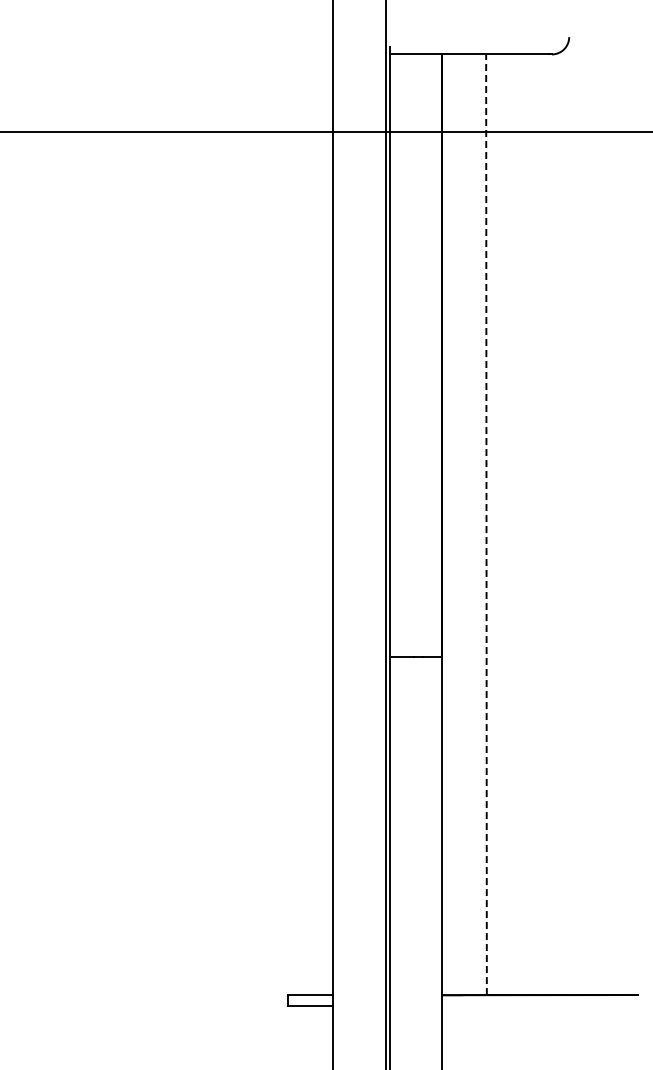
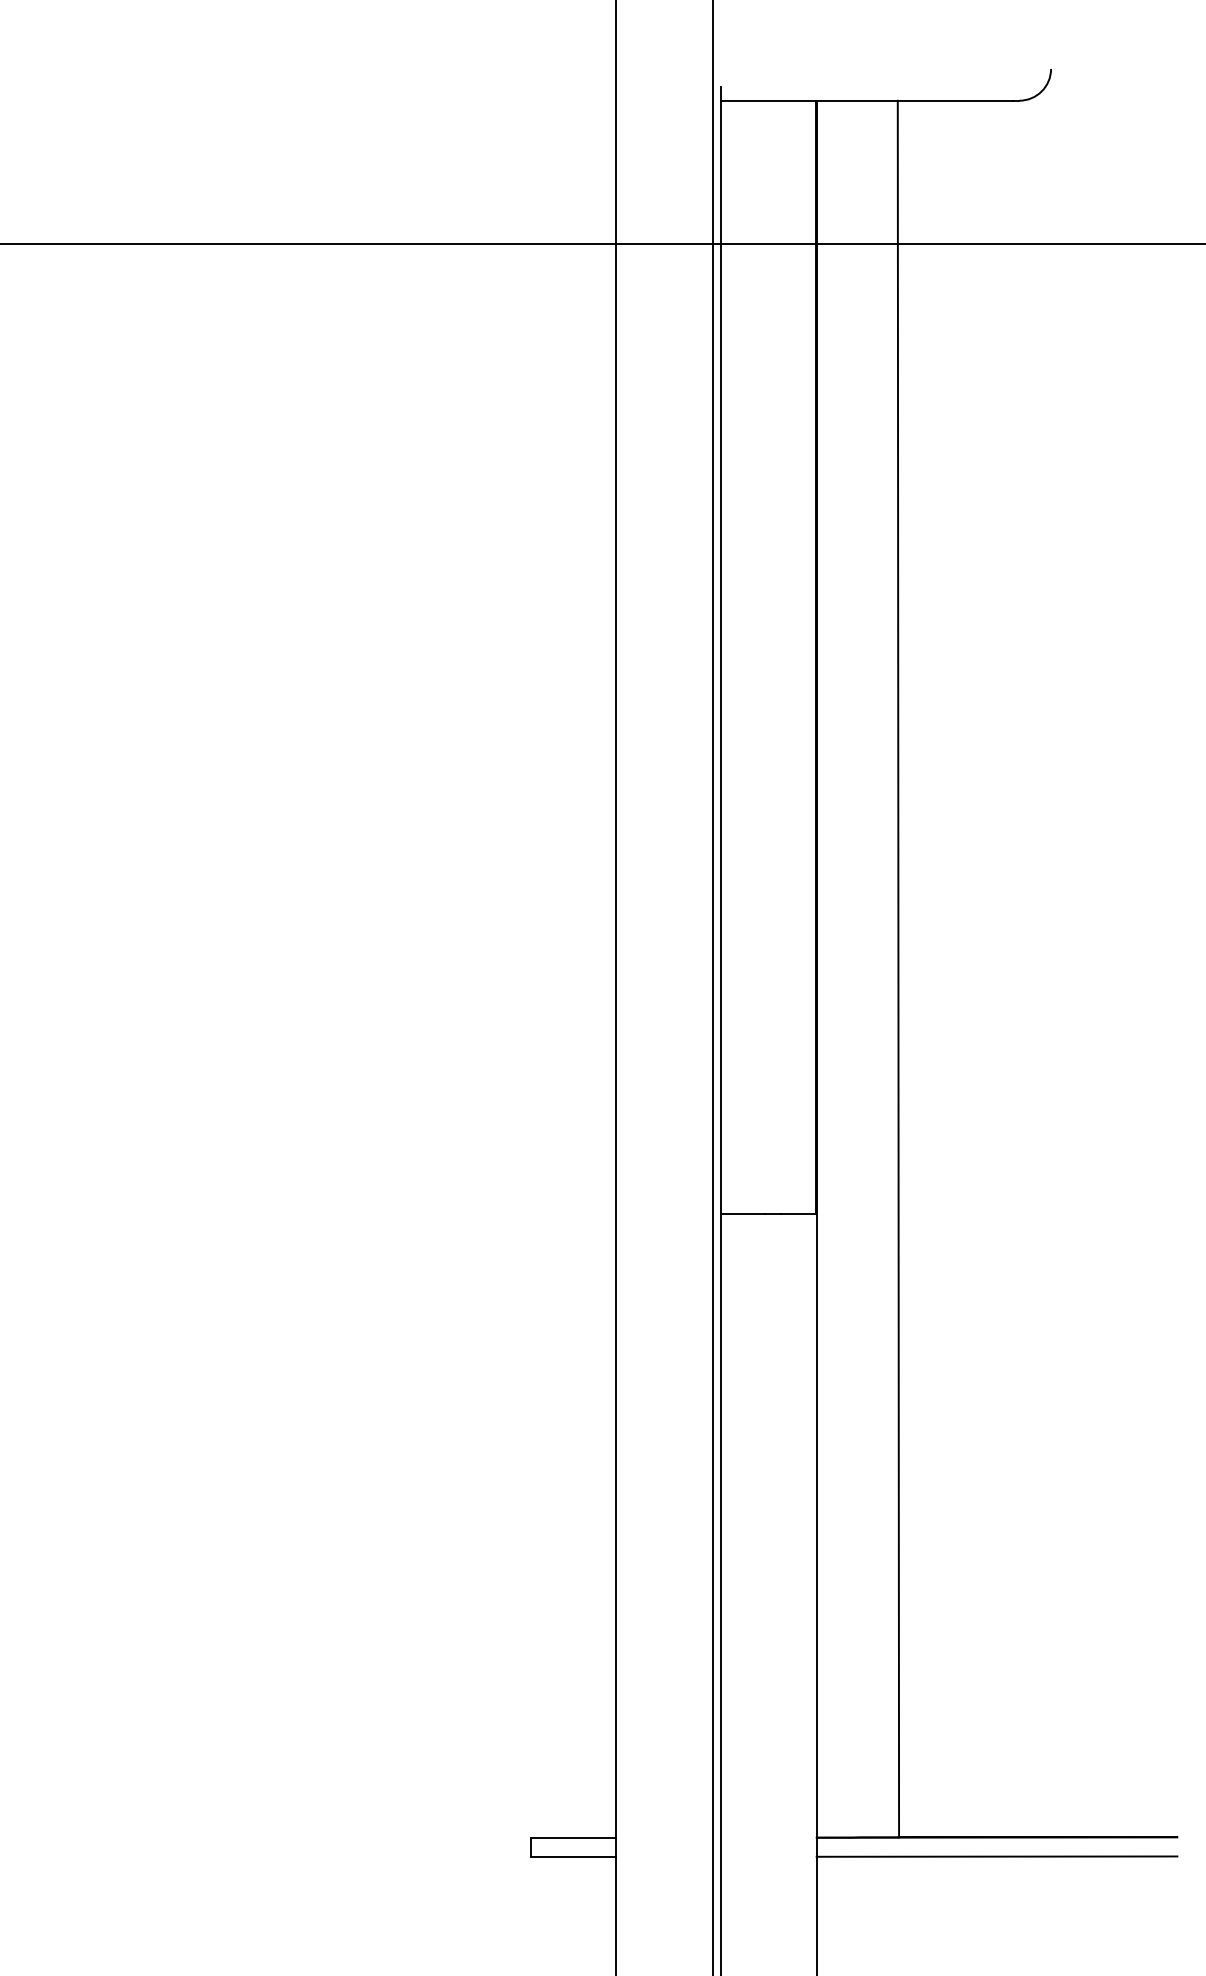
line: (486, 524) -> (898, 968), dashed -> solid
line: (539, 1005) -> (996, 1856), added

